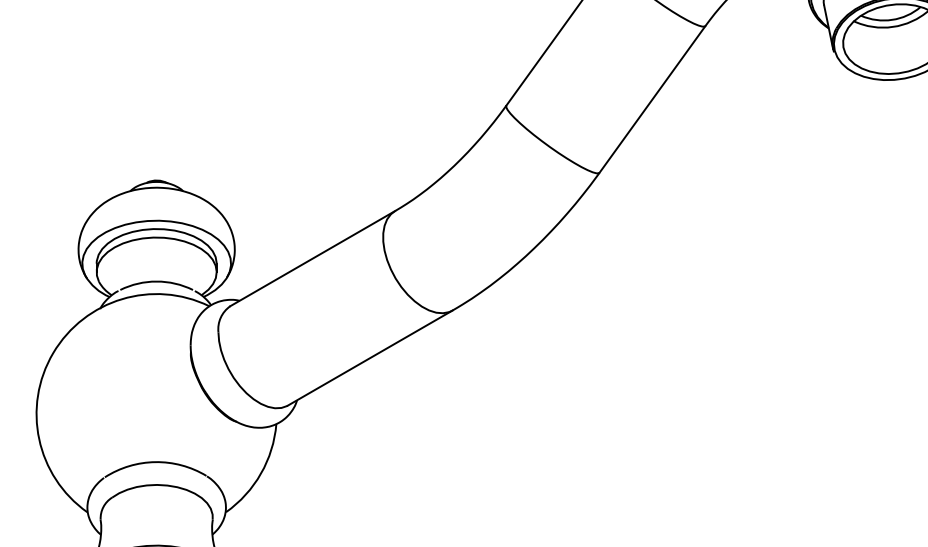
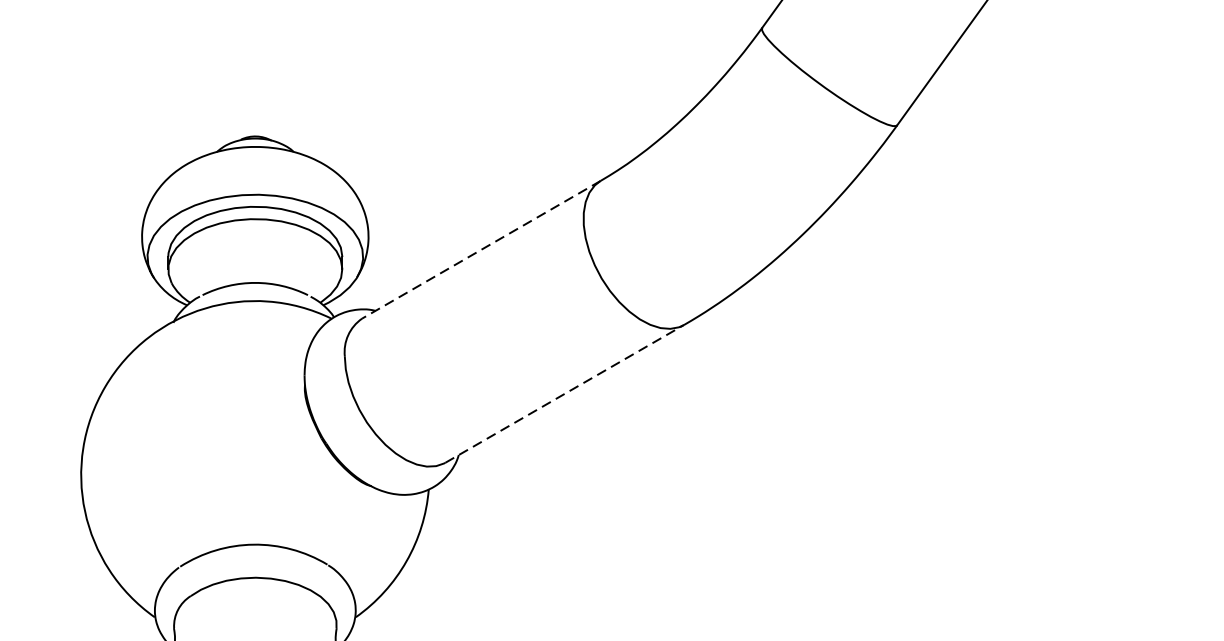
line: (312, 258) -> (481, 249), solid -> dashed
line: (370, 357) -> (565, 393), solid -> dashed

